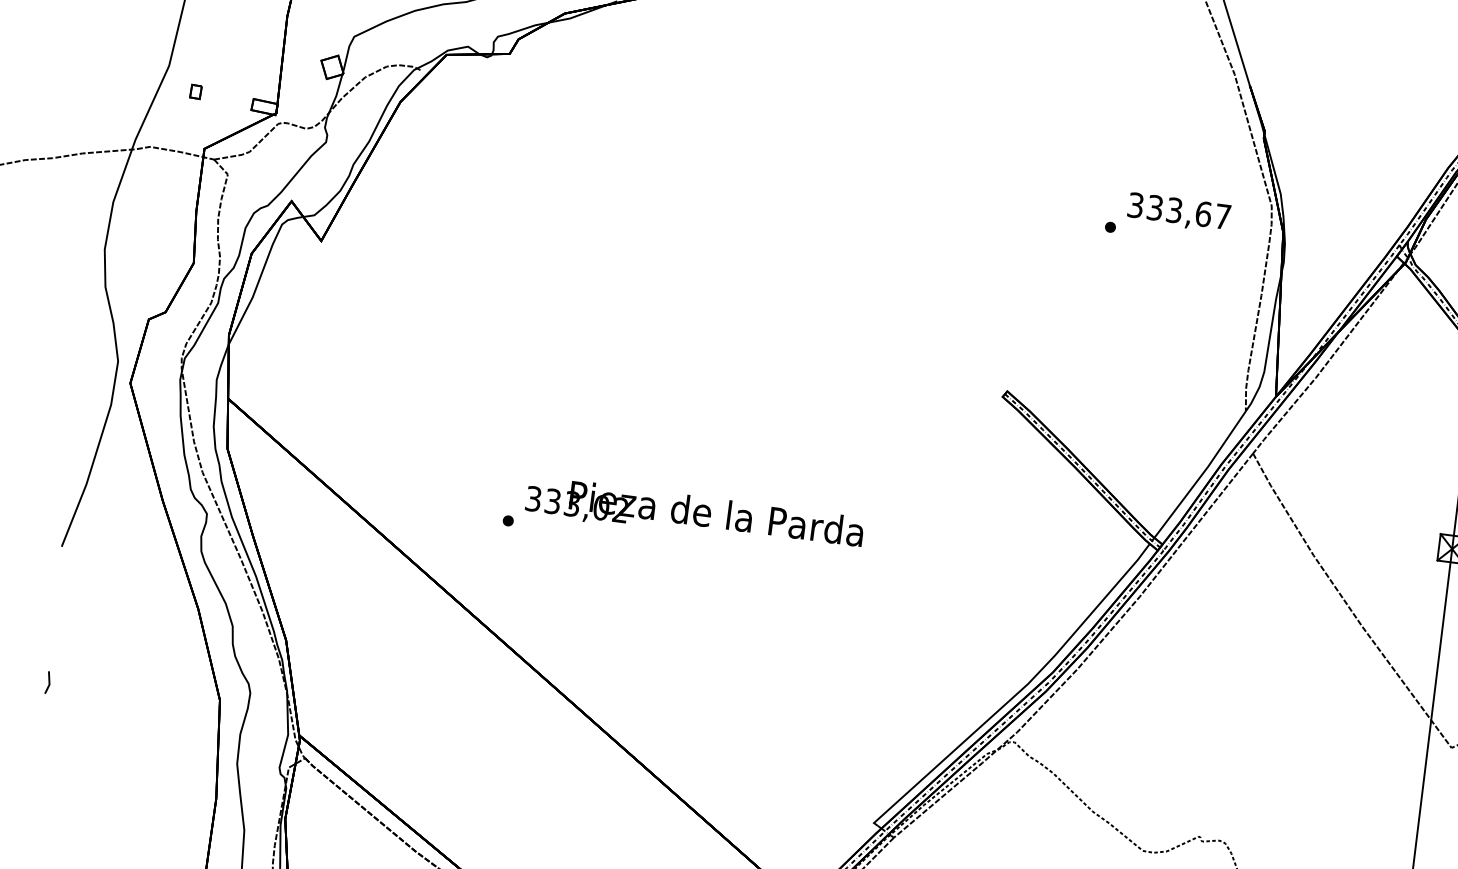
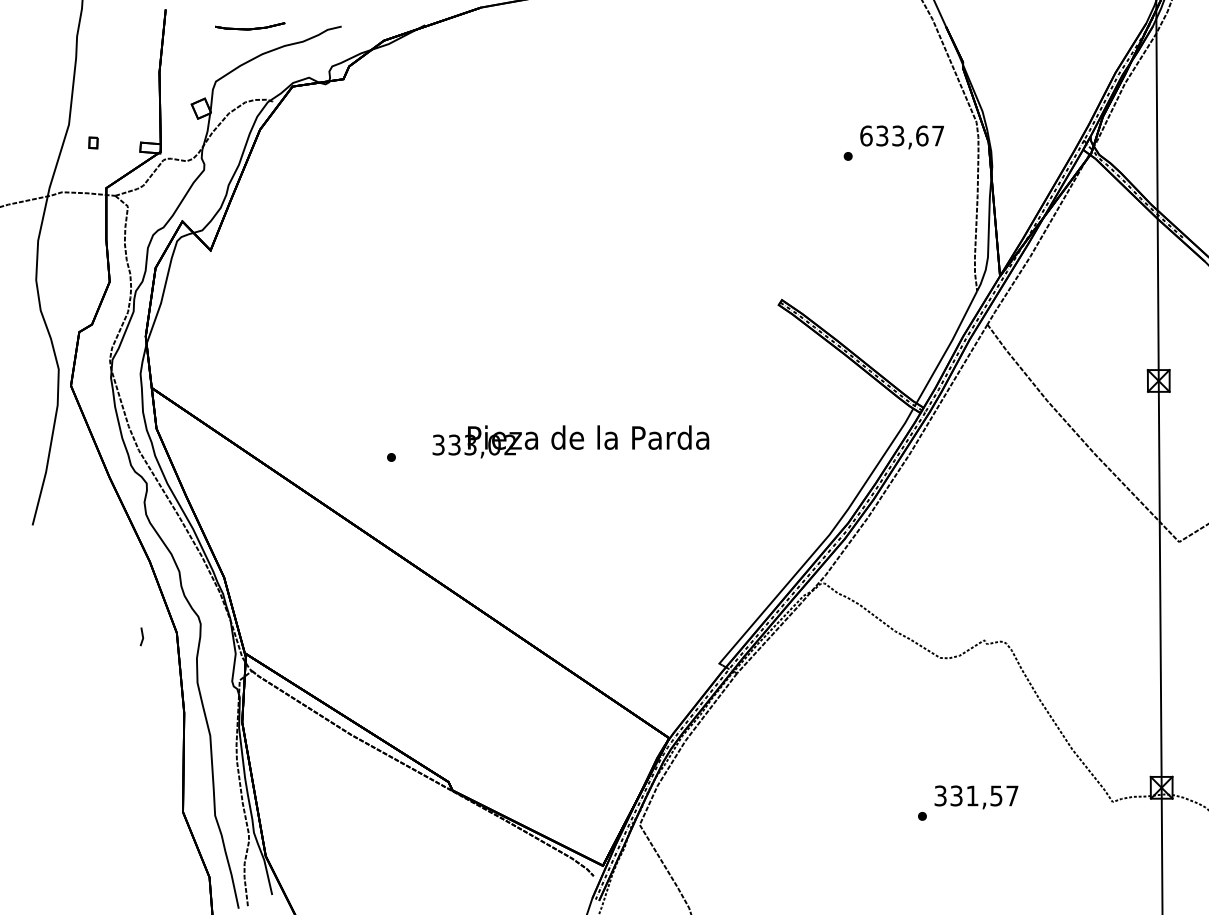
text: (1135, 204) -> (866, 135), 333,67 -> 633,67
text: (694, 515) -> (570, 441), moved
line: (47, 680) -> (141, 635), moved

